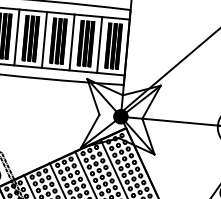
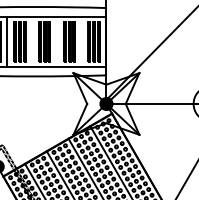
line: (44, 39) -> (32, 41), removed
line: (71, 42) -> (56, 41), removed
line: (99, 44) -> (81, 41), removed

